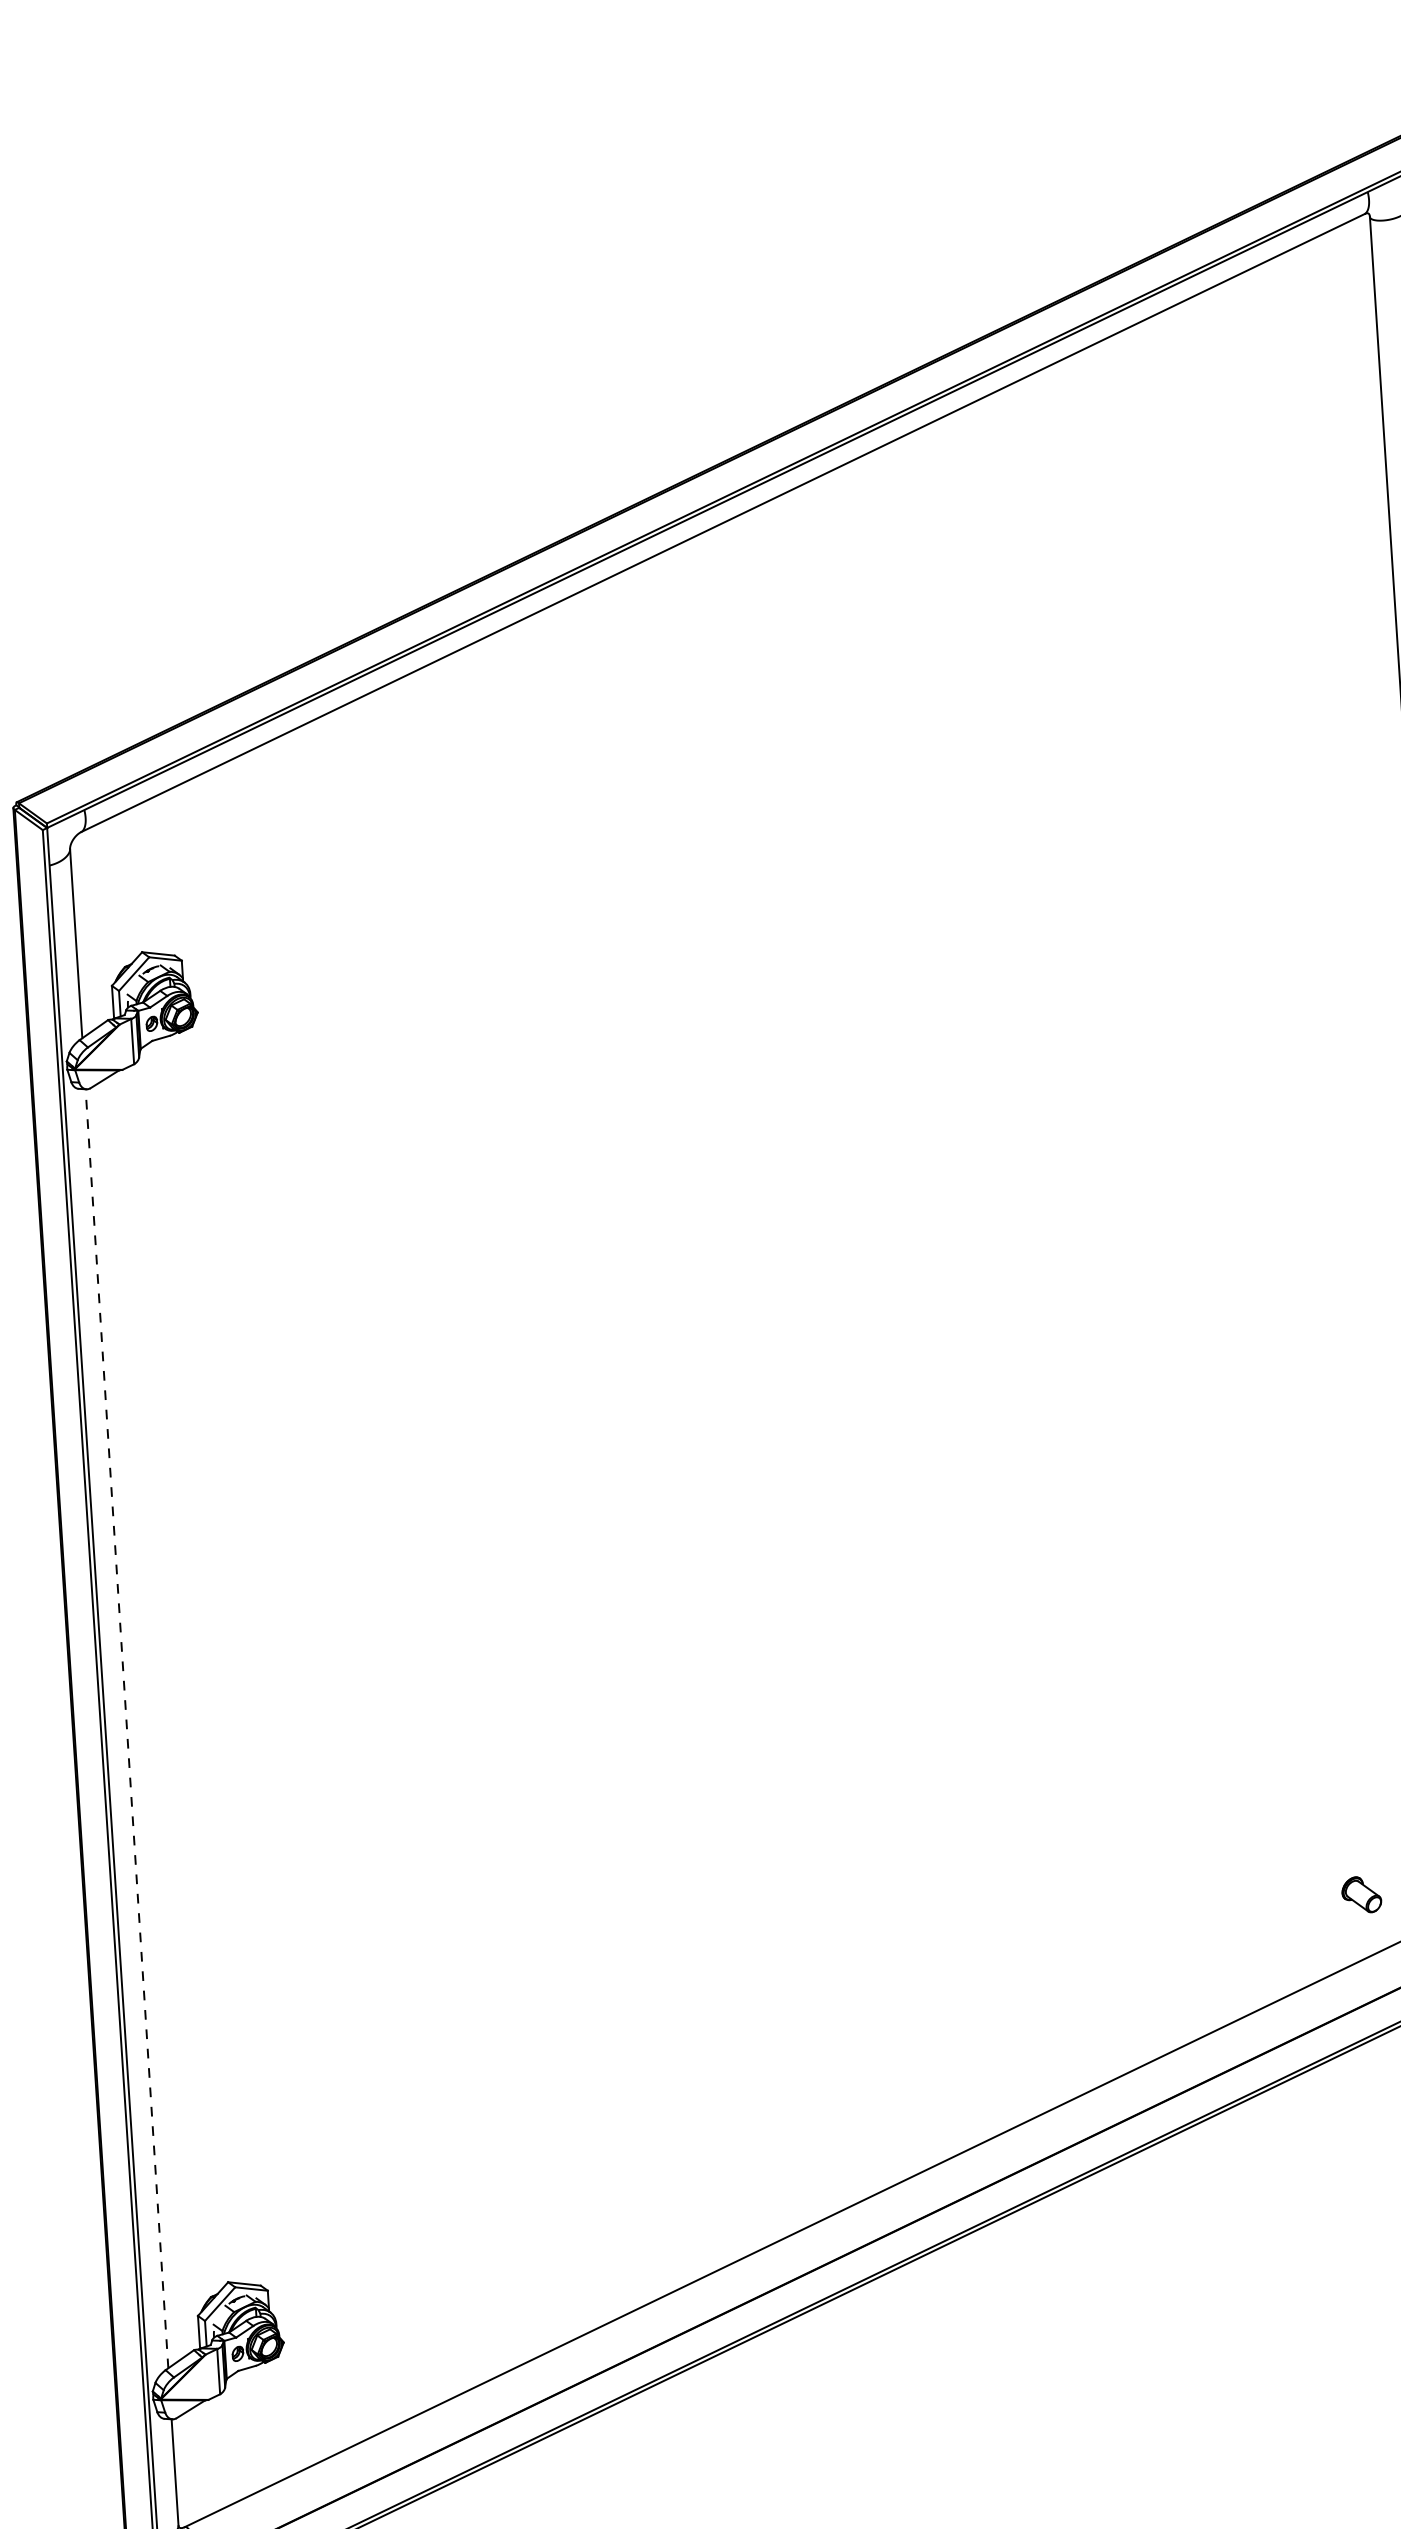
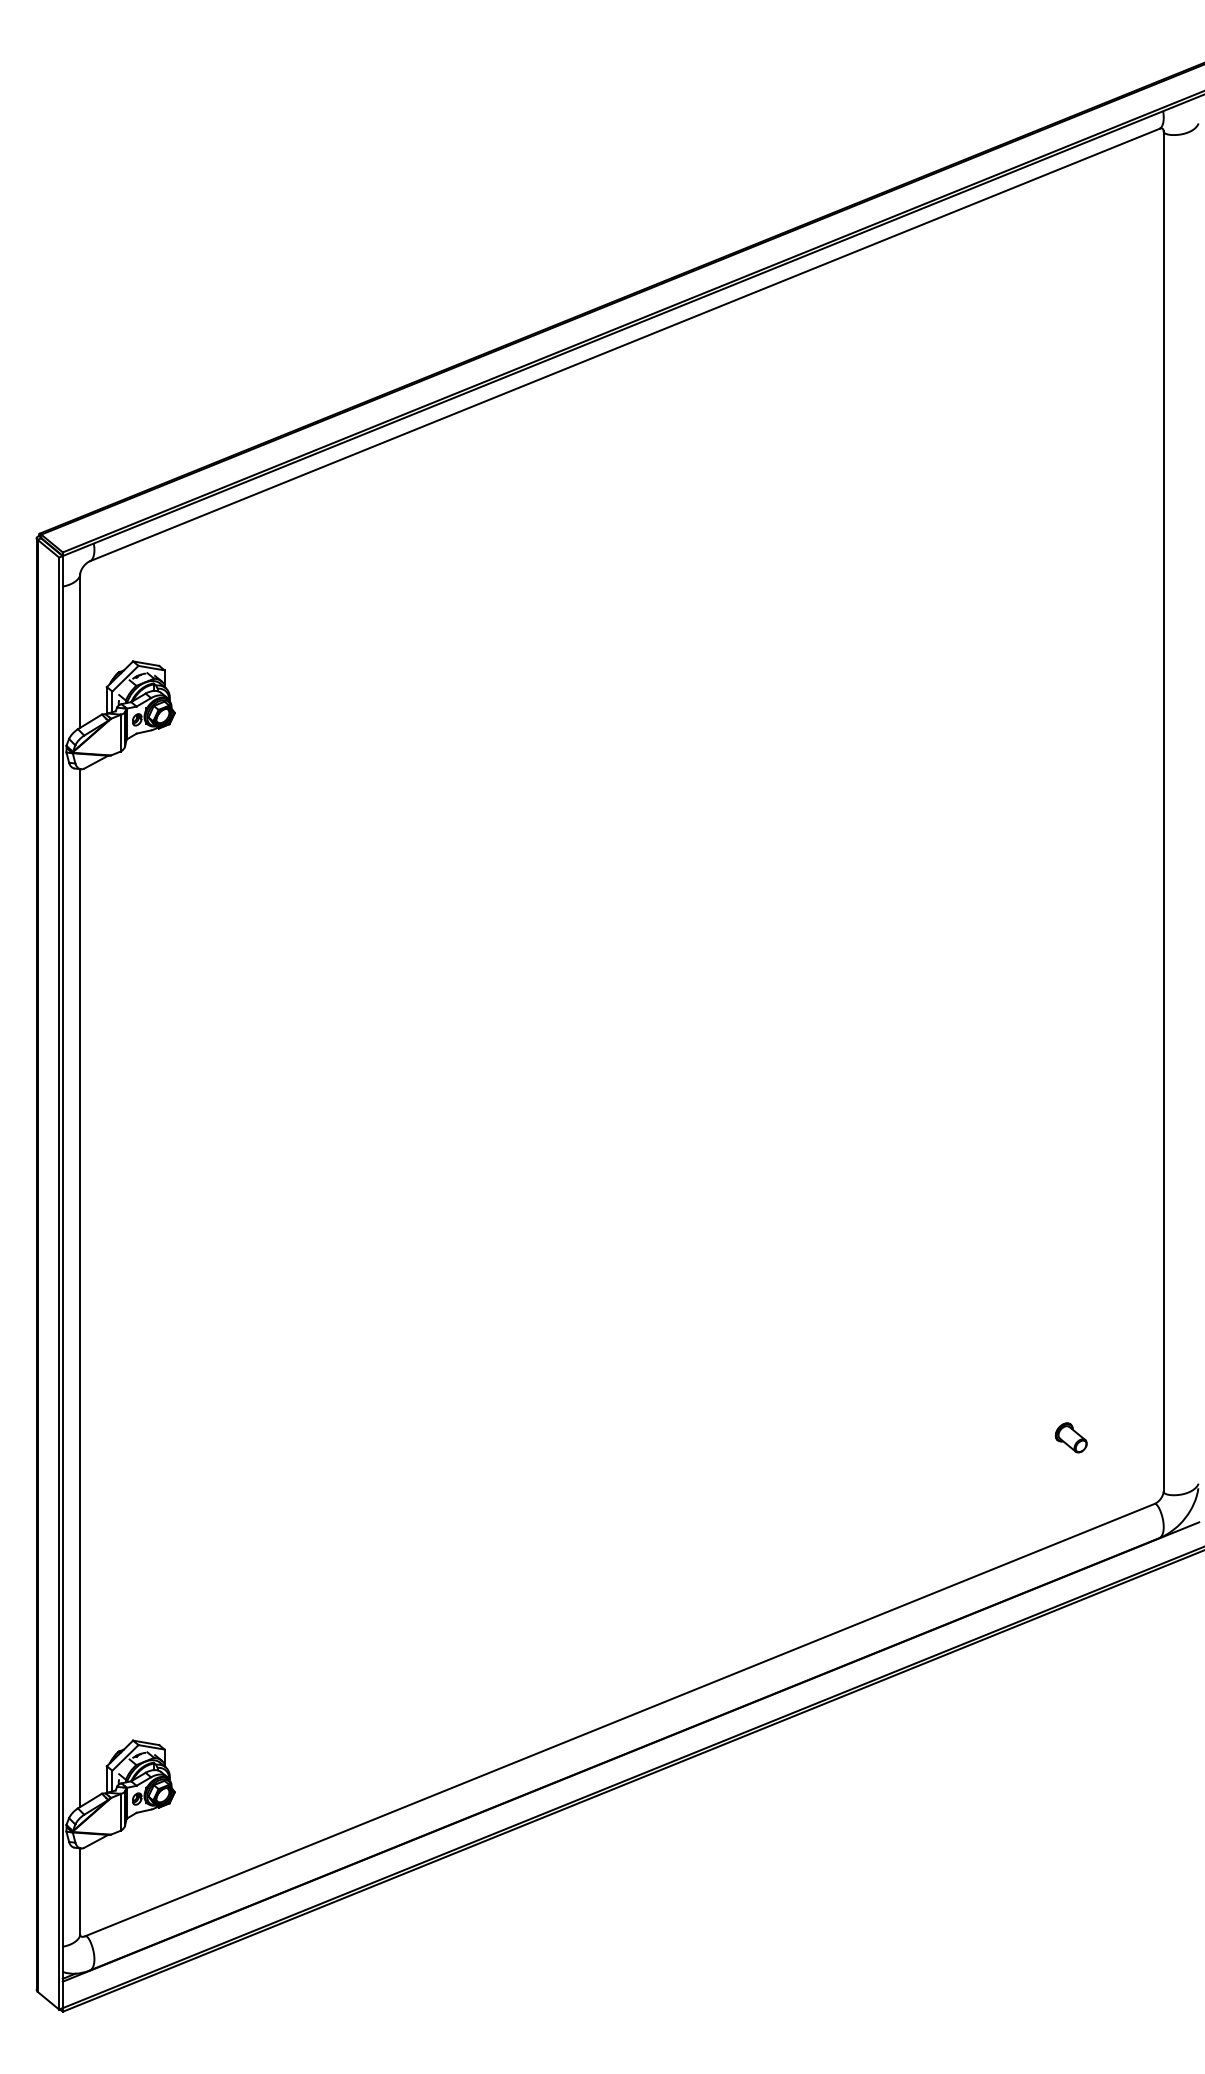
line: (127, 1729) -> (80, 1288), dashed -> solid
part: (1360, 1894) -> (1070, 1437), moved

